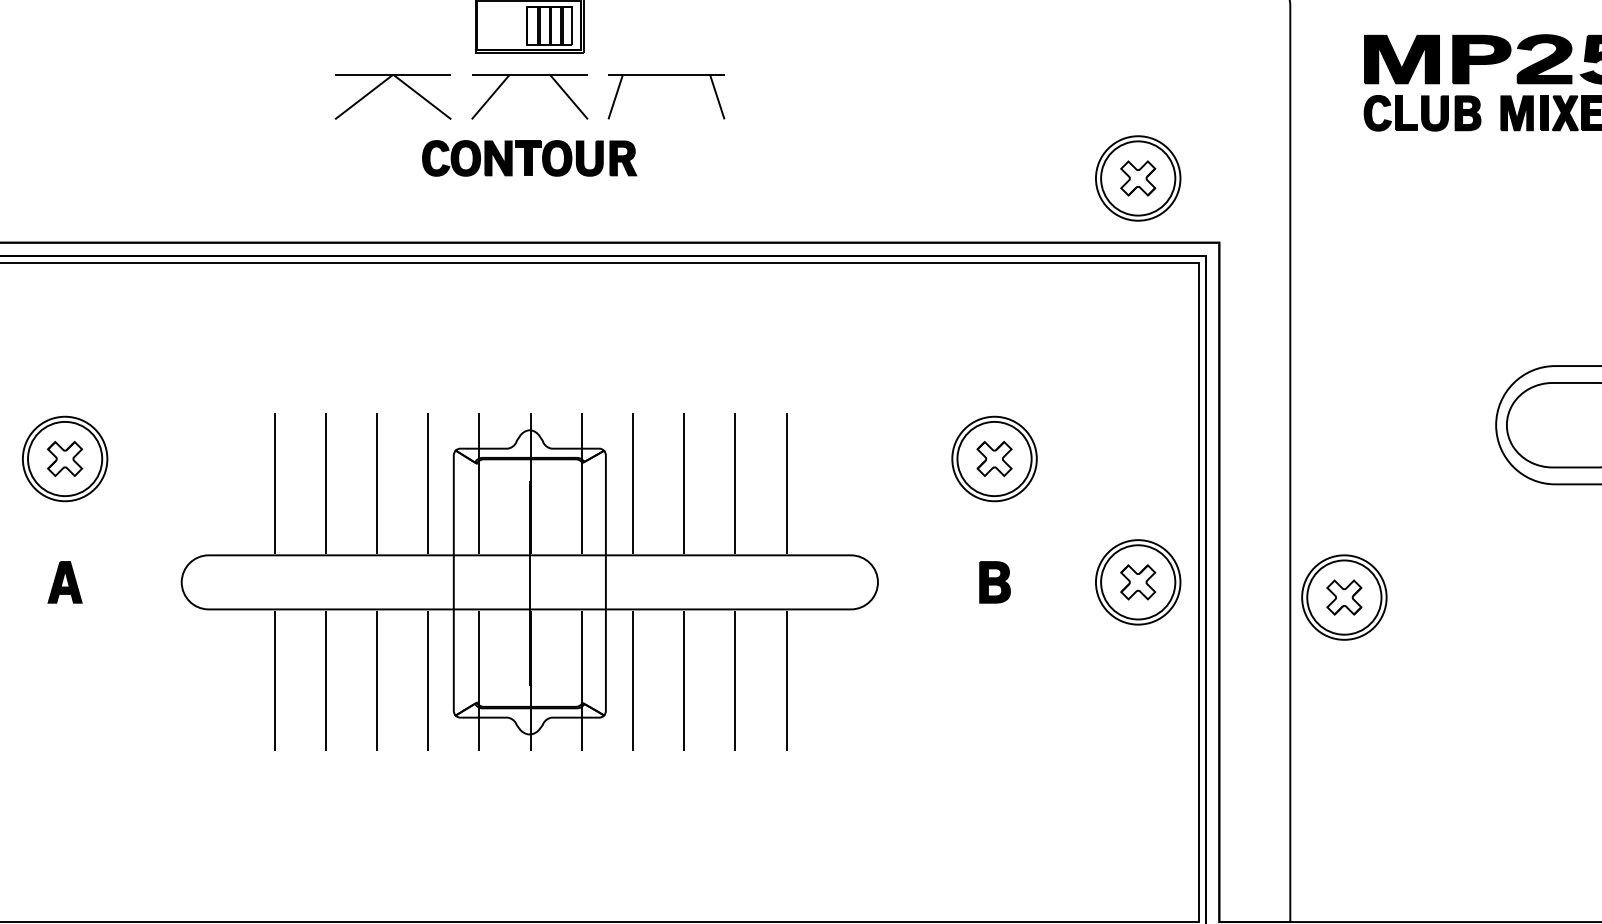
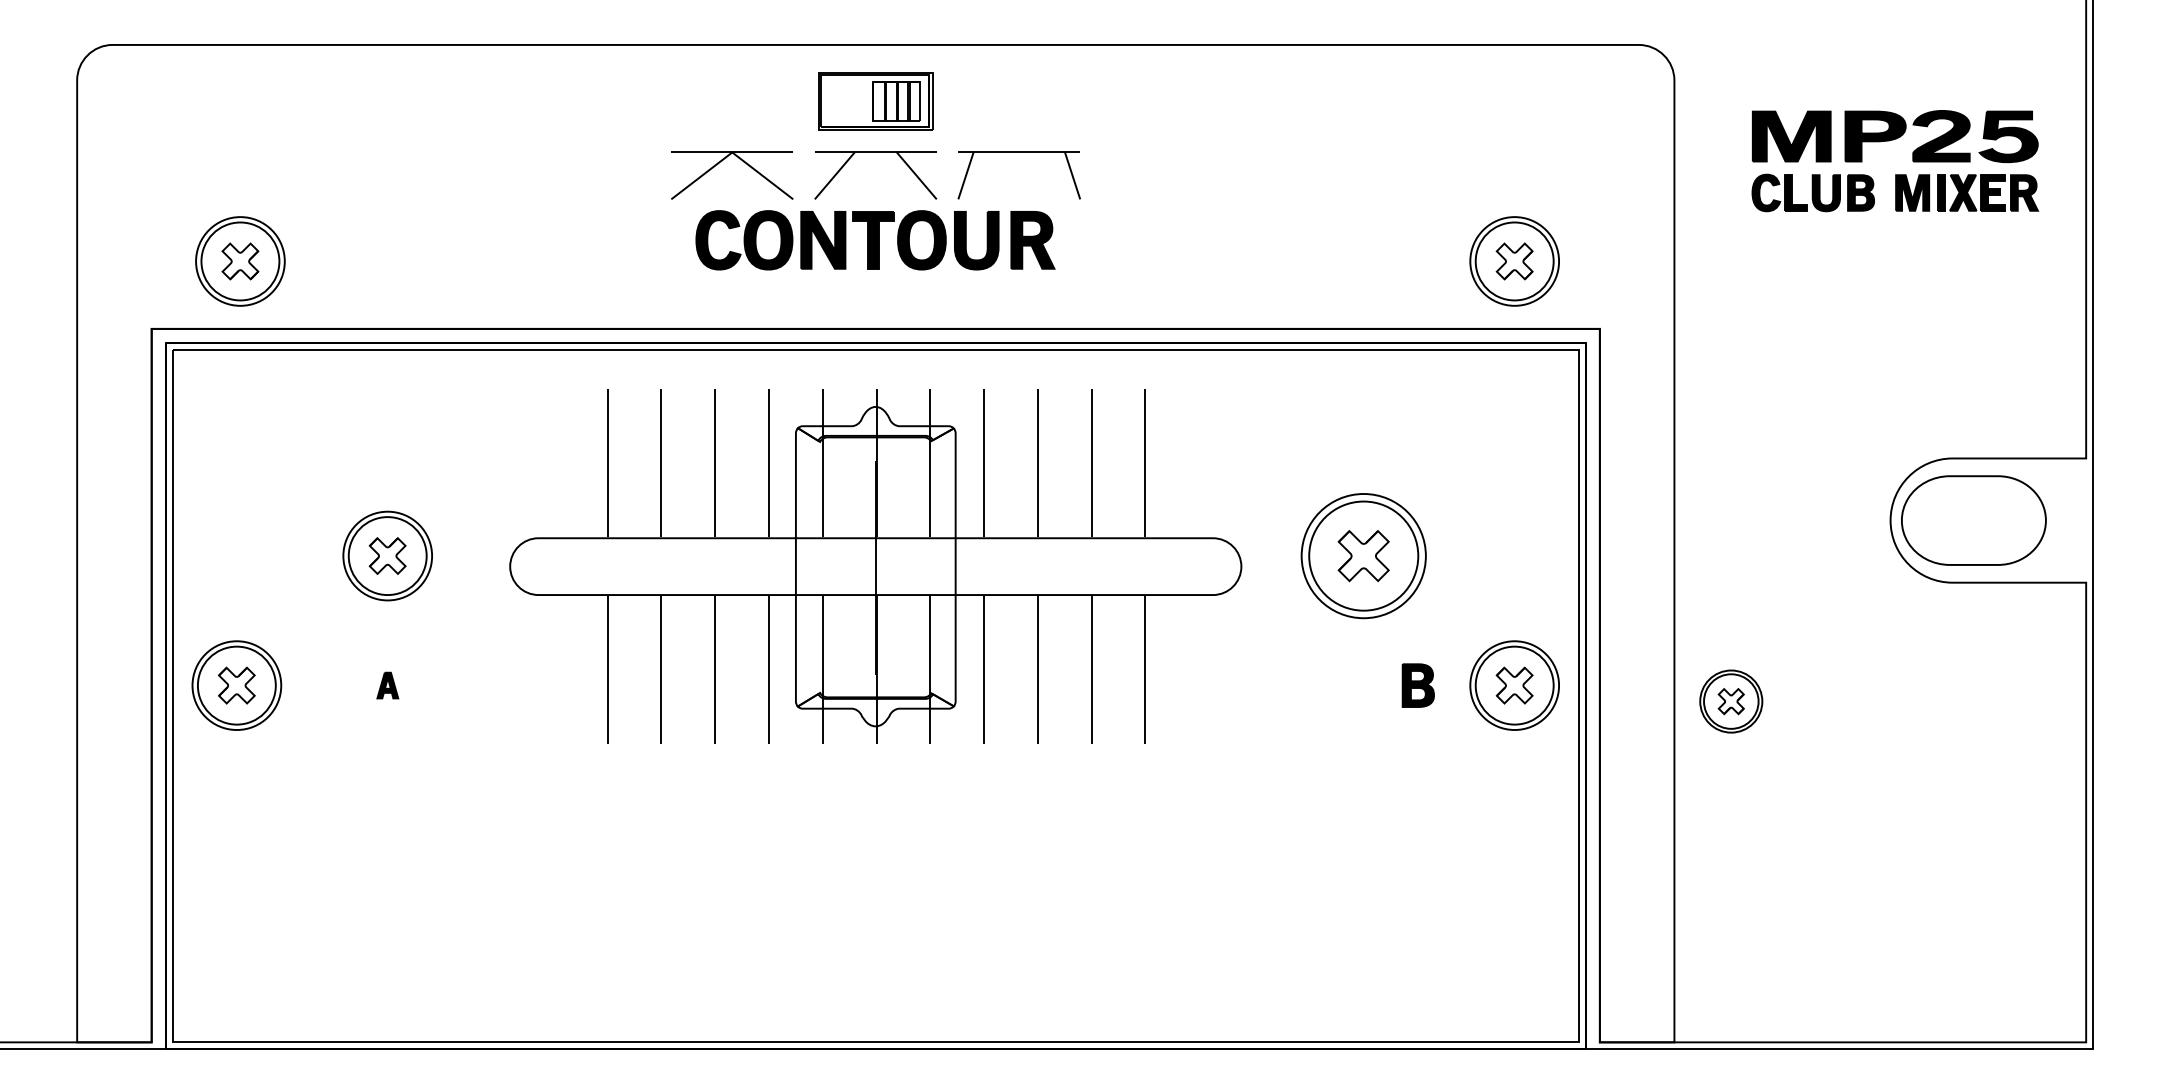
part: (529, 158) -> (875, 240), size x1.6
part: (994, 458) -> (1363, 555), size x1.4
part: (64, 582) -> (387, 685), size x0.6
part: (529, 582) -> (875, 566), moved
part: (994, 582) -> (1417, 685), moved
part: (1344, 597) -> (1731, 701), size x0.7

